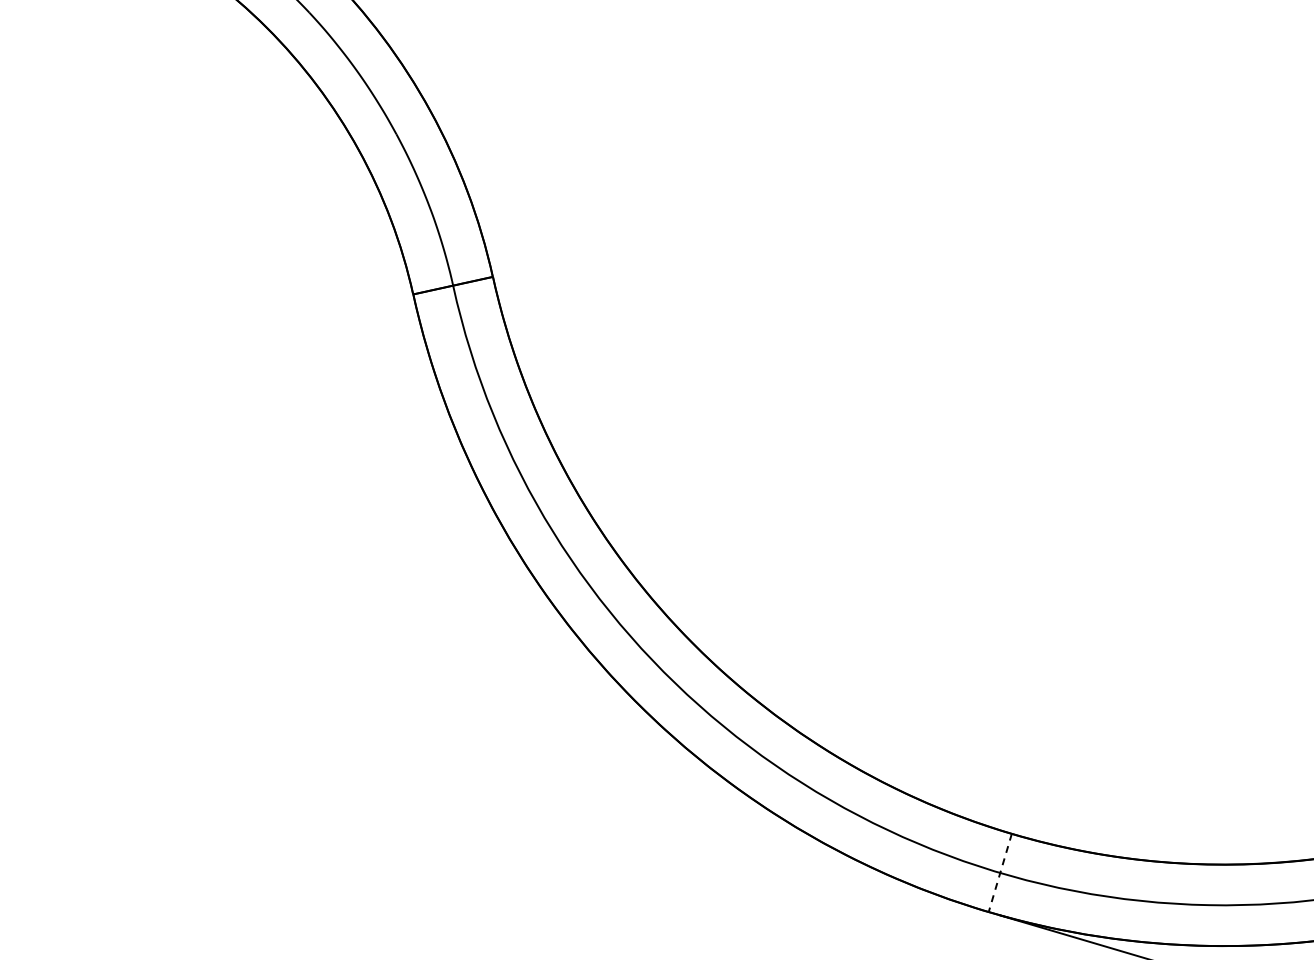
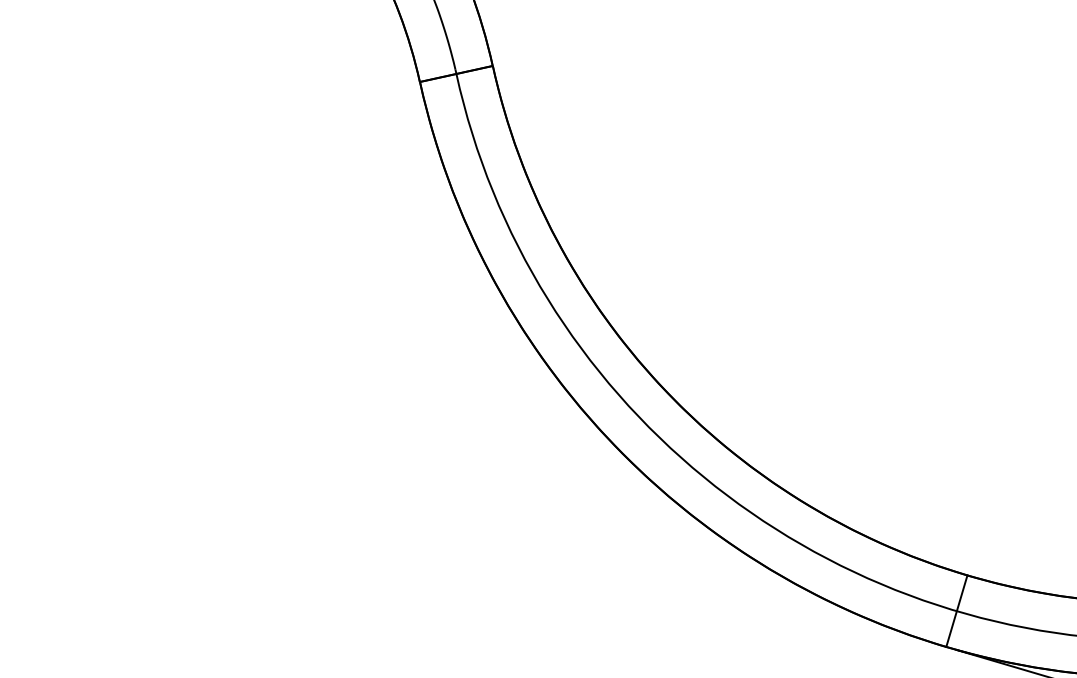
line: (1000, 872) -> (957, 610), dashed -> solid

